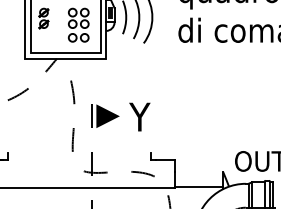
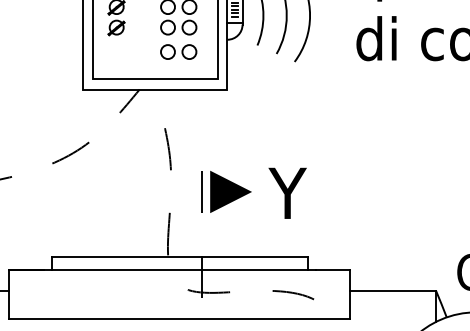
line: (78, 152) -> (178, 256), added
line: (78, 159) -> (178, 268), added
line: (198, 186) -> (392, 290), moved

